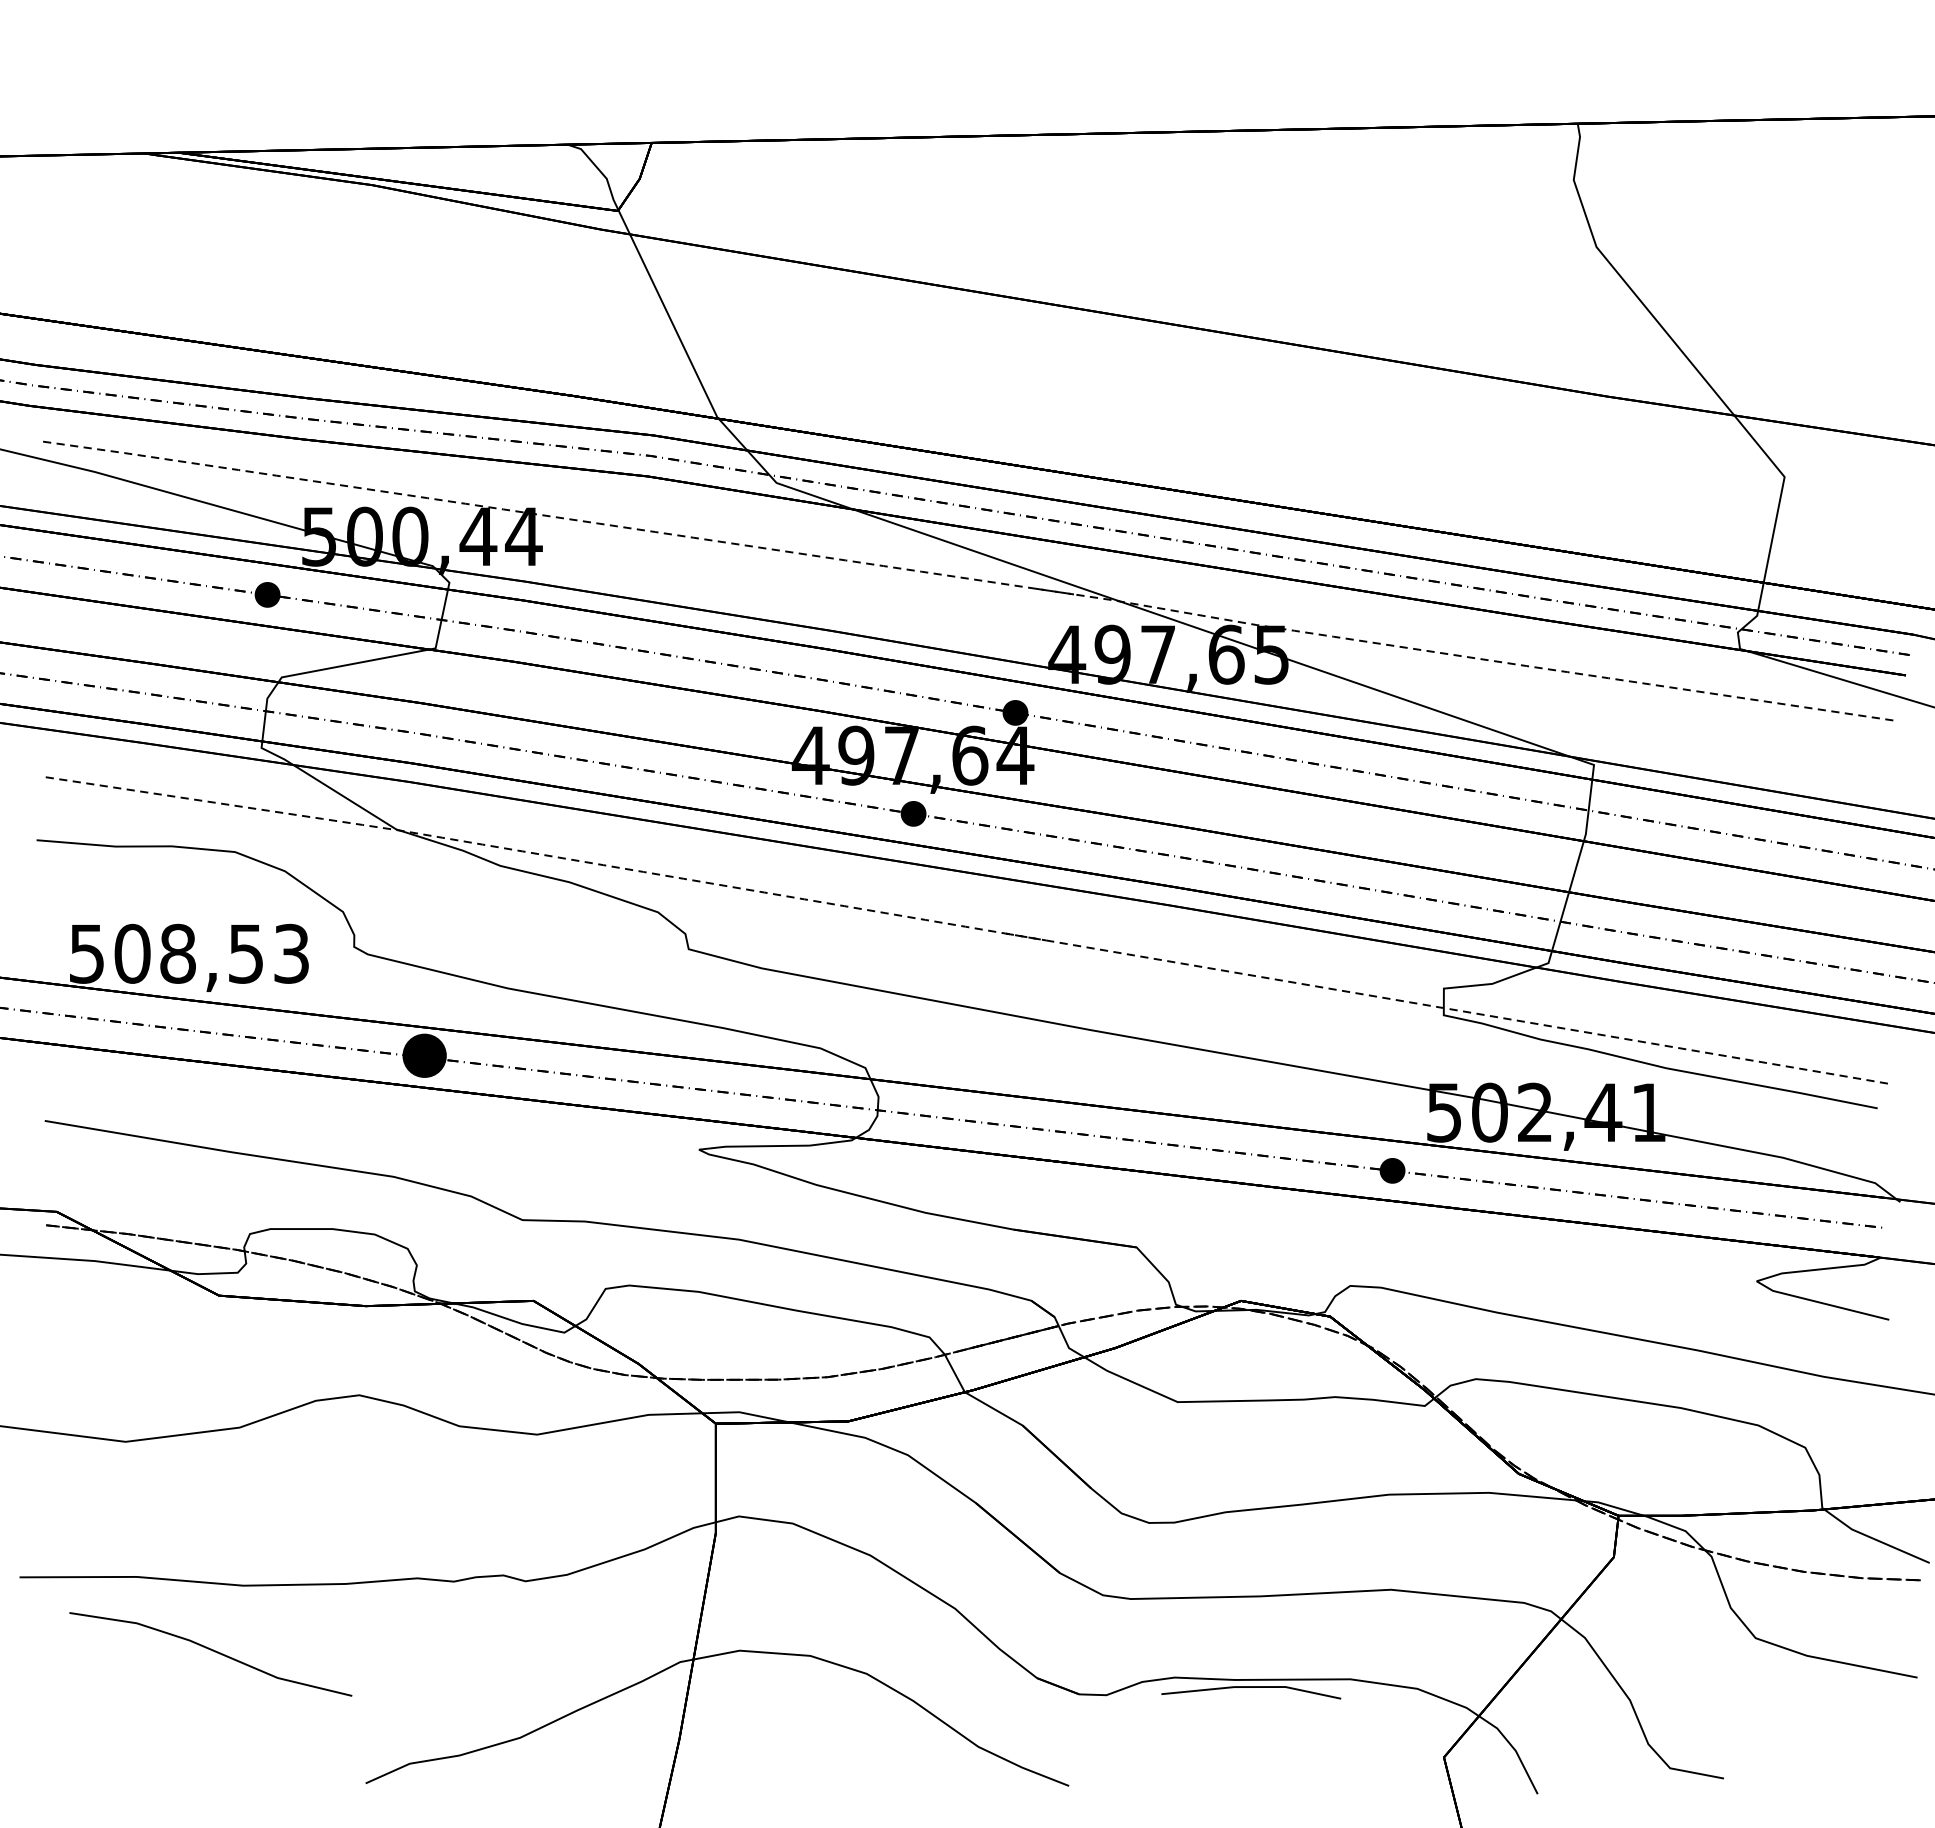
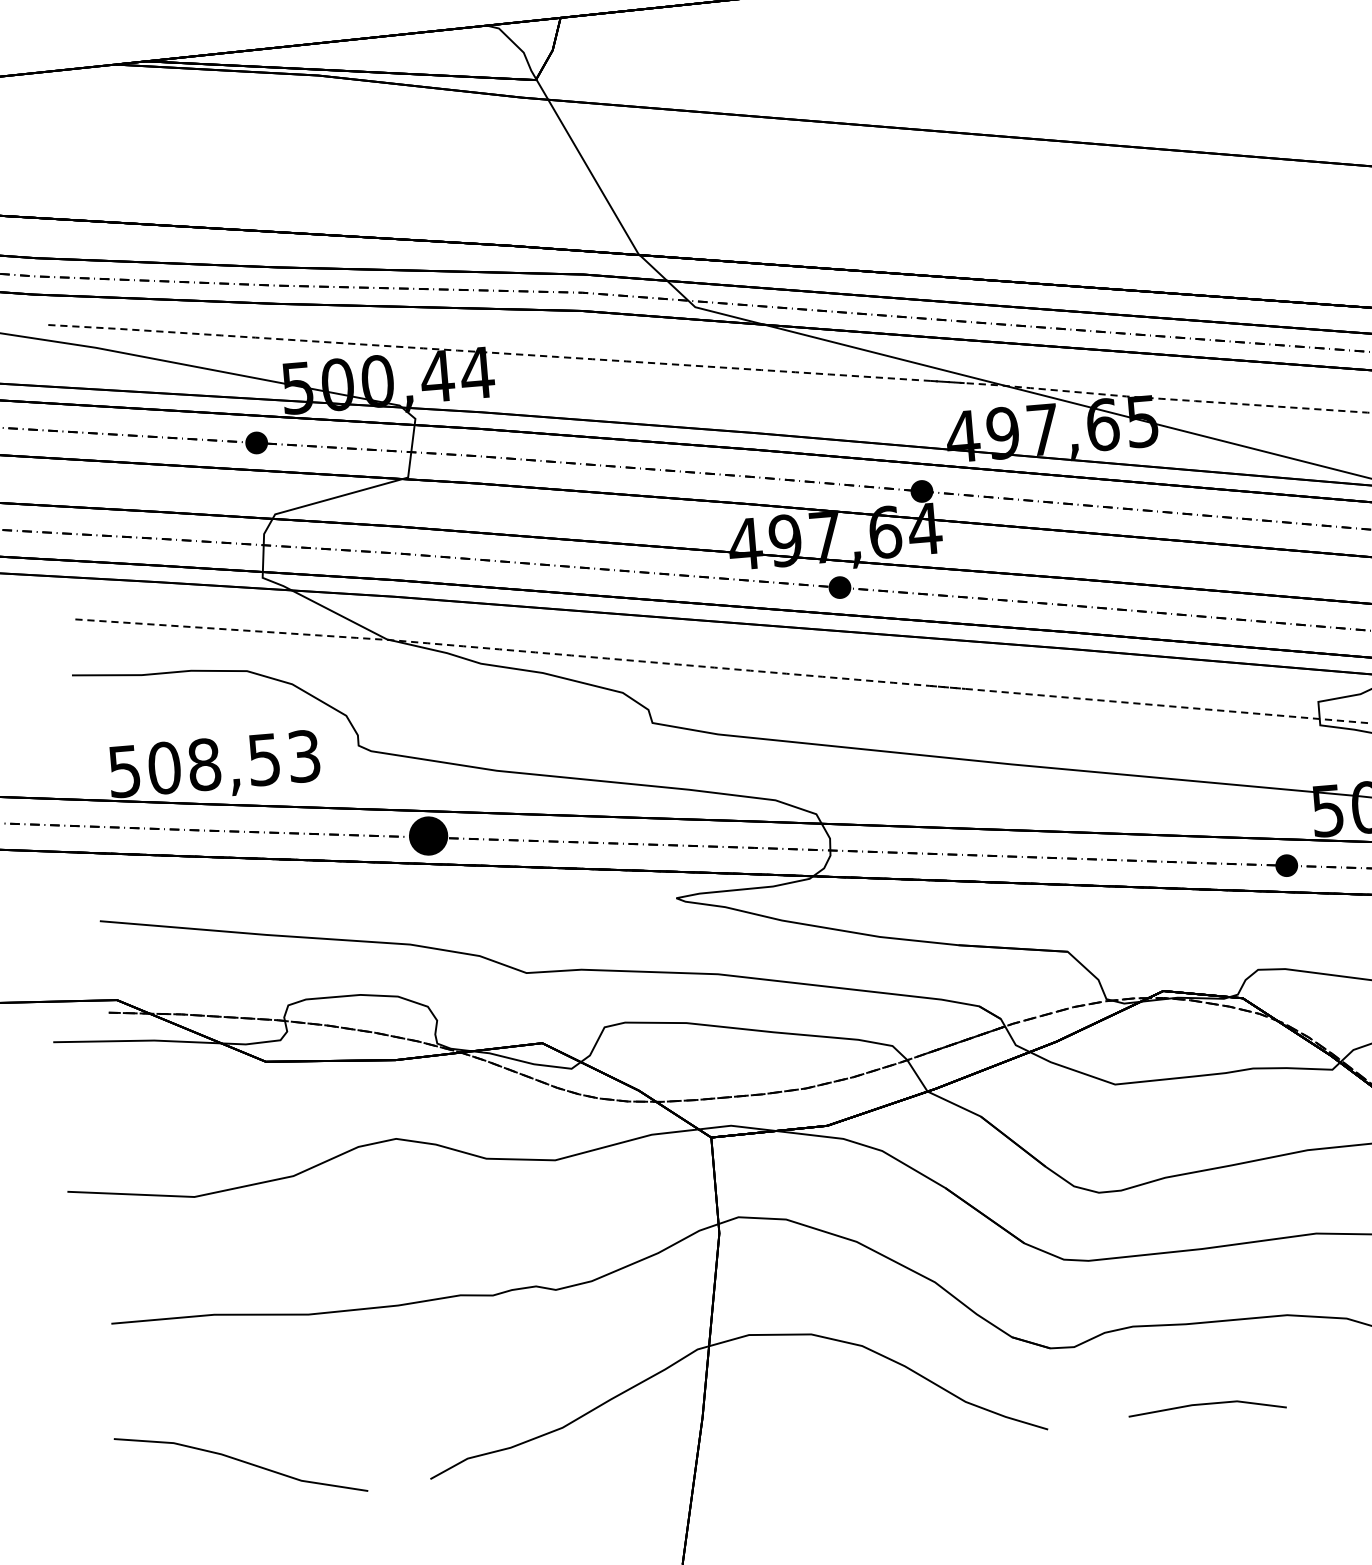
line: (212, 1651) -> (242, 1462), moved
line: (1251, 1687) -> (1207, 1404), moved

